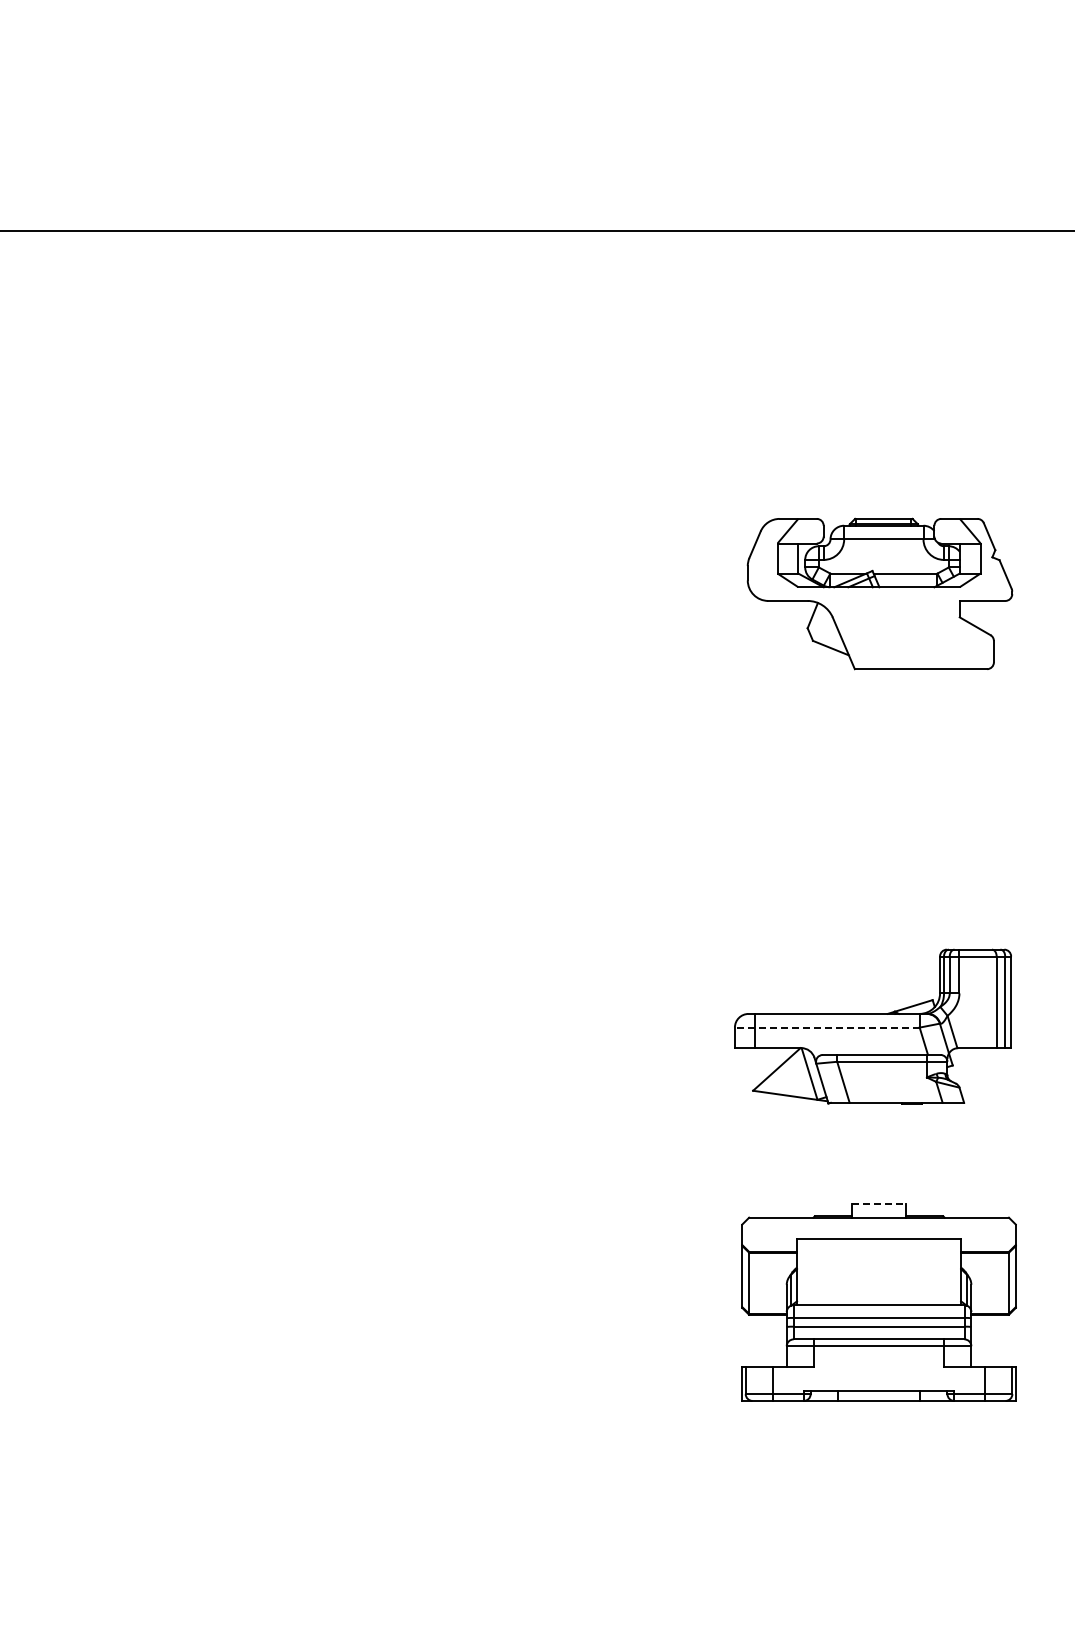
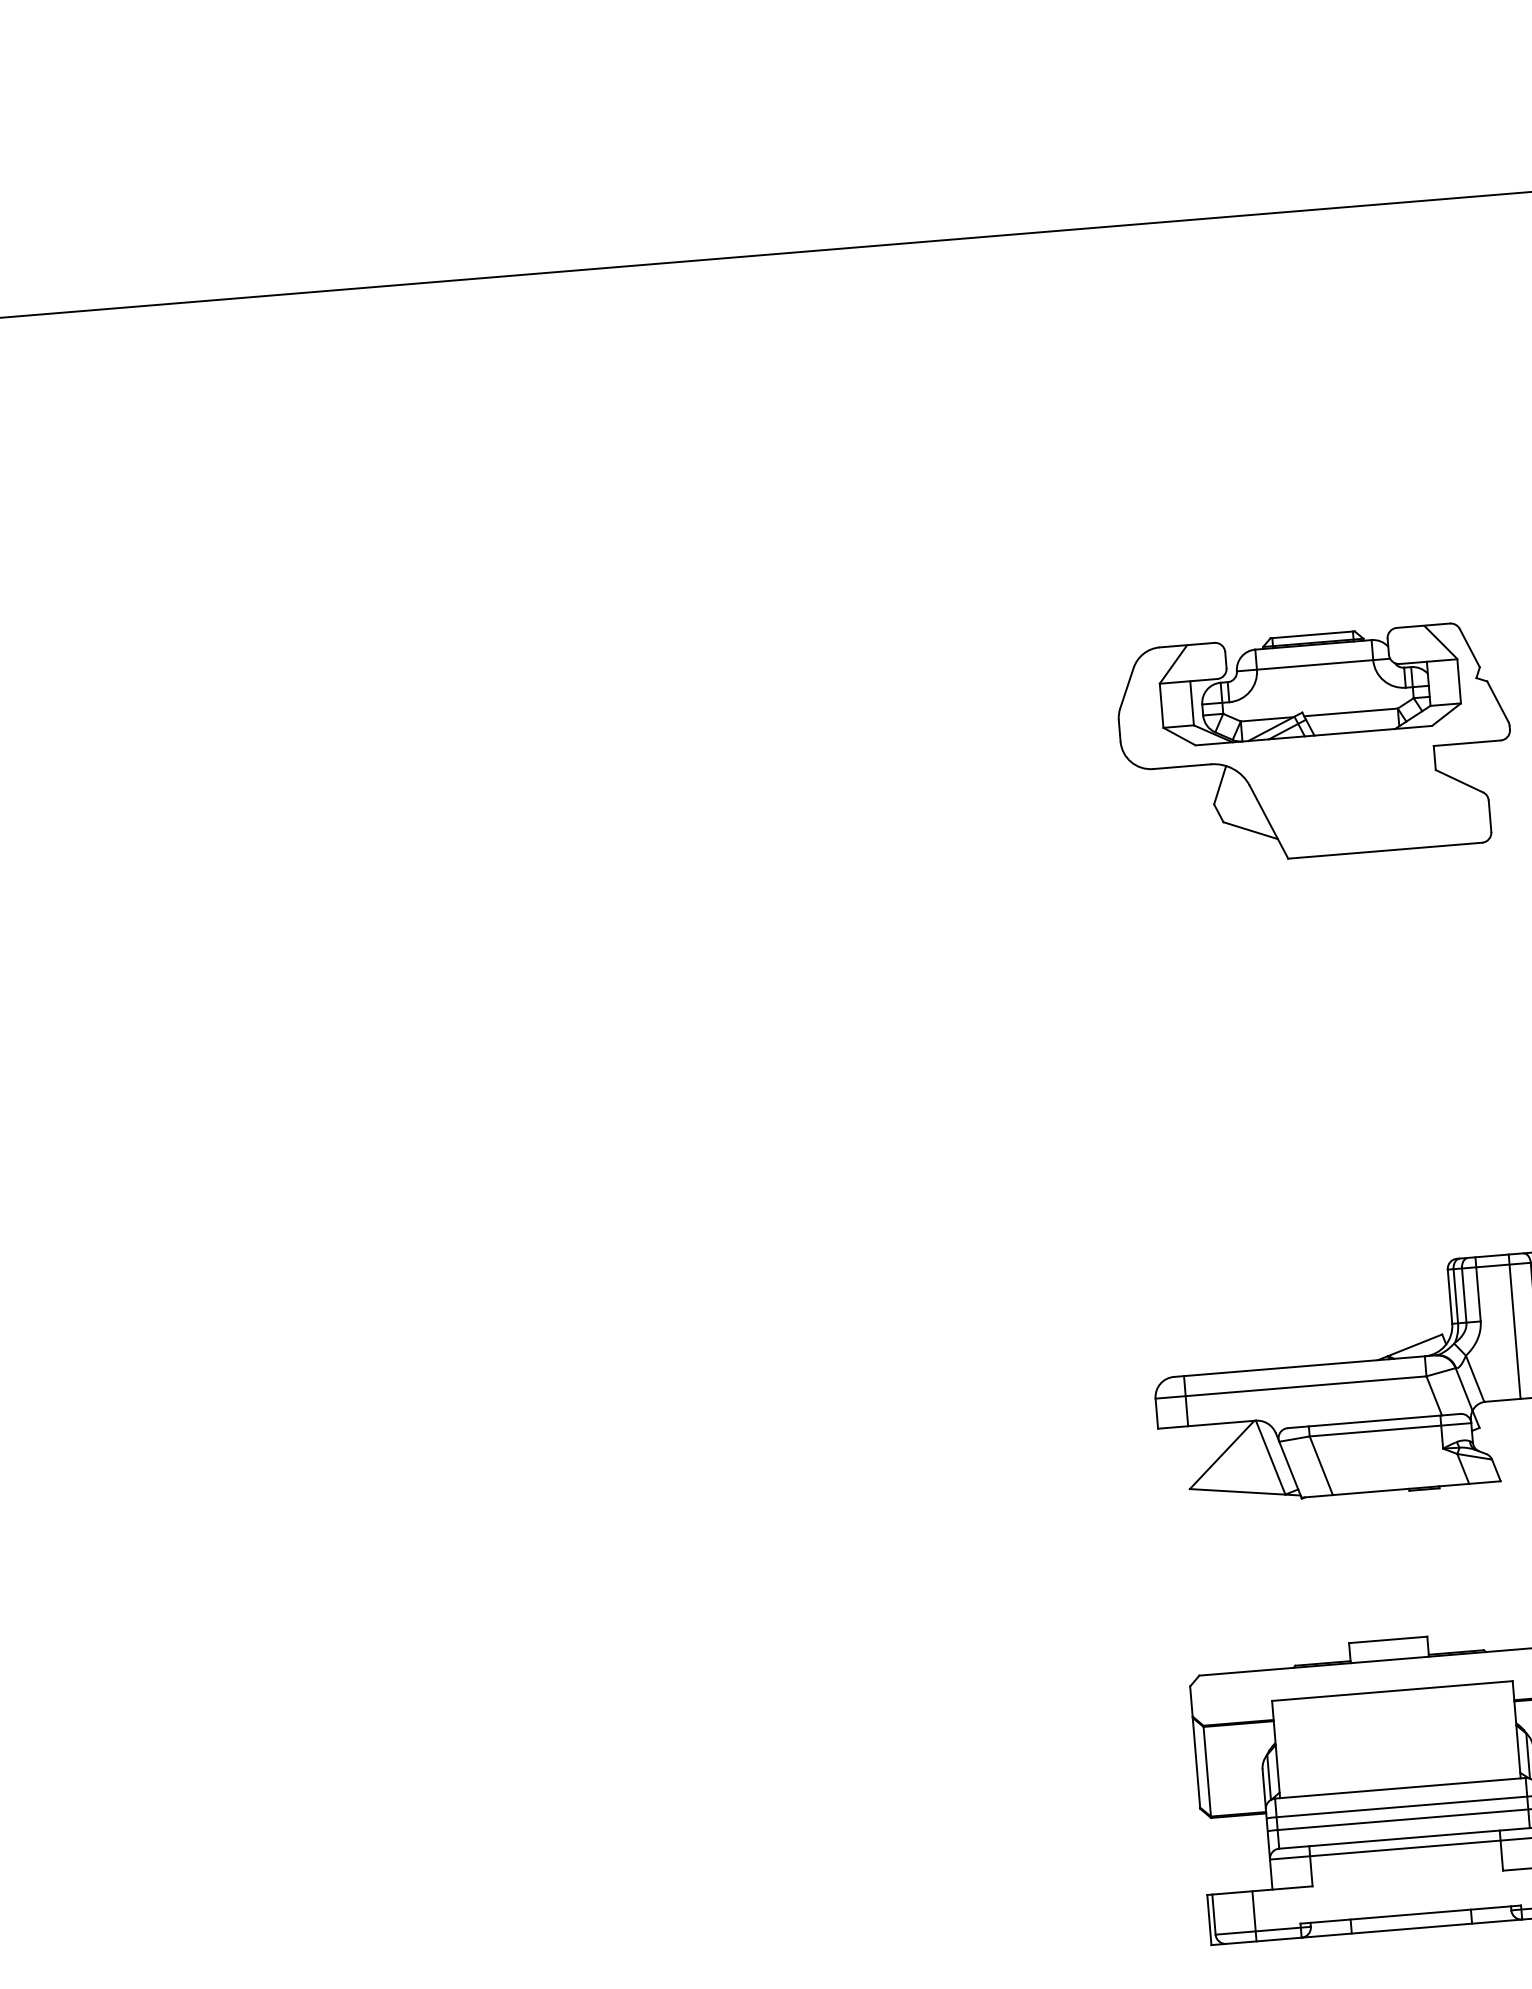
line: (982, 998) -> (1515, 1326), added
line: (826, 1027) -> (1289, 1387), dashed -> solid
line: (879, 1204) -> (1388, 1640), dashed -> solid

